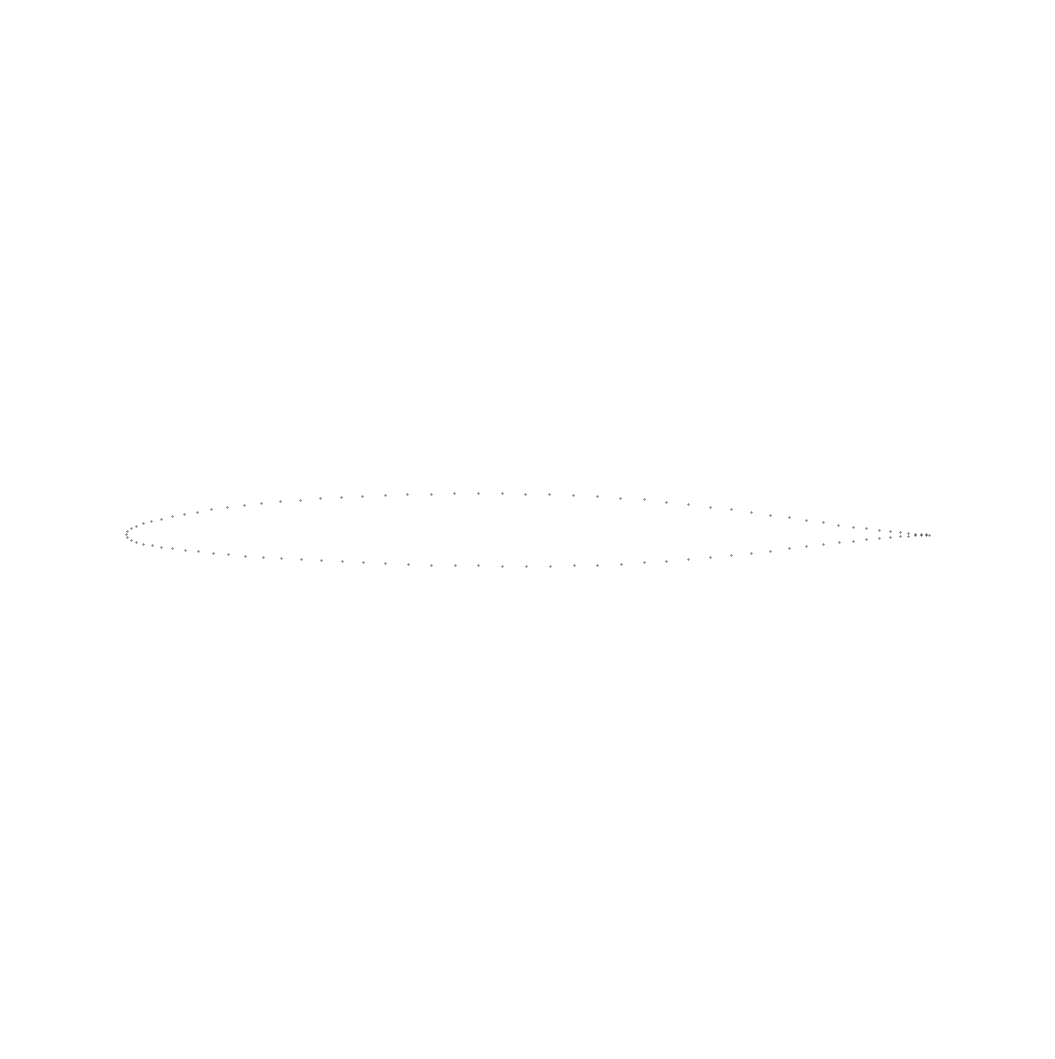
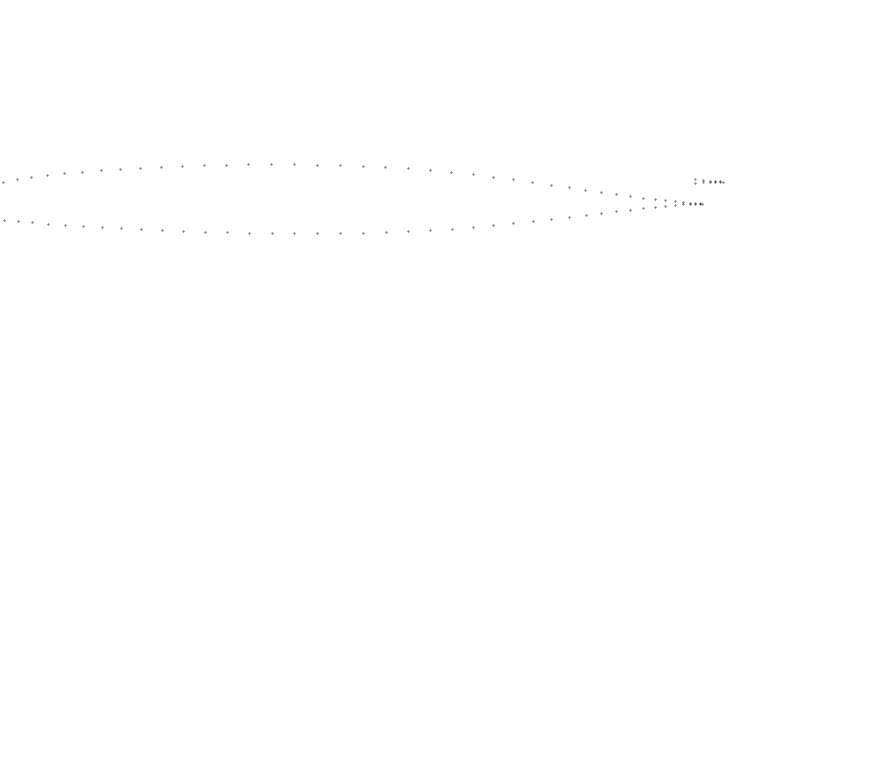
part: (935, 511) -> (709, 181), added

